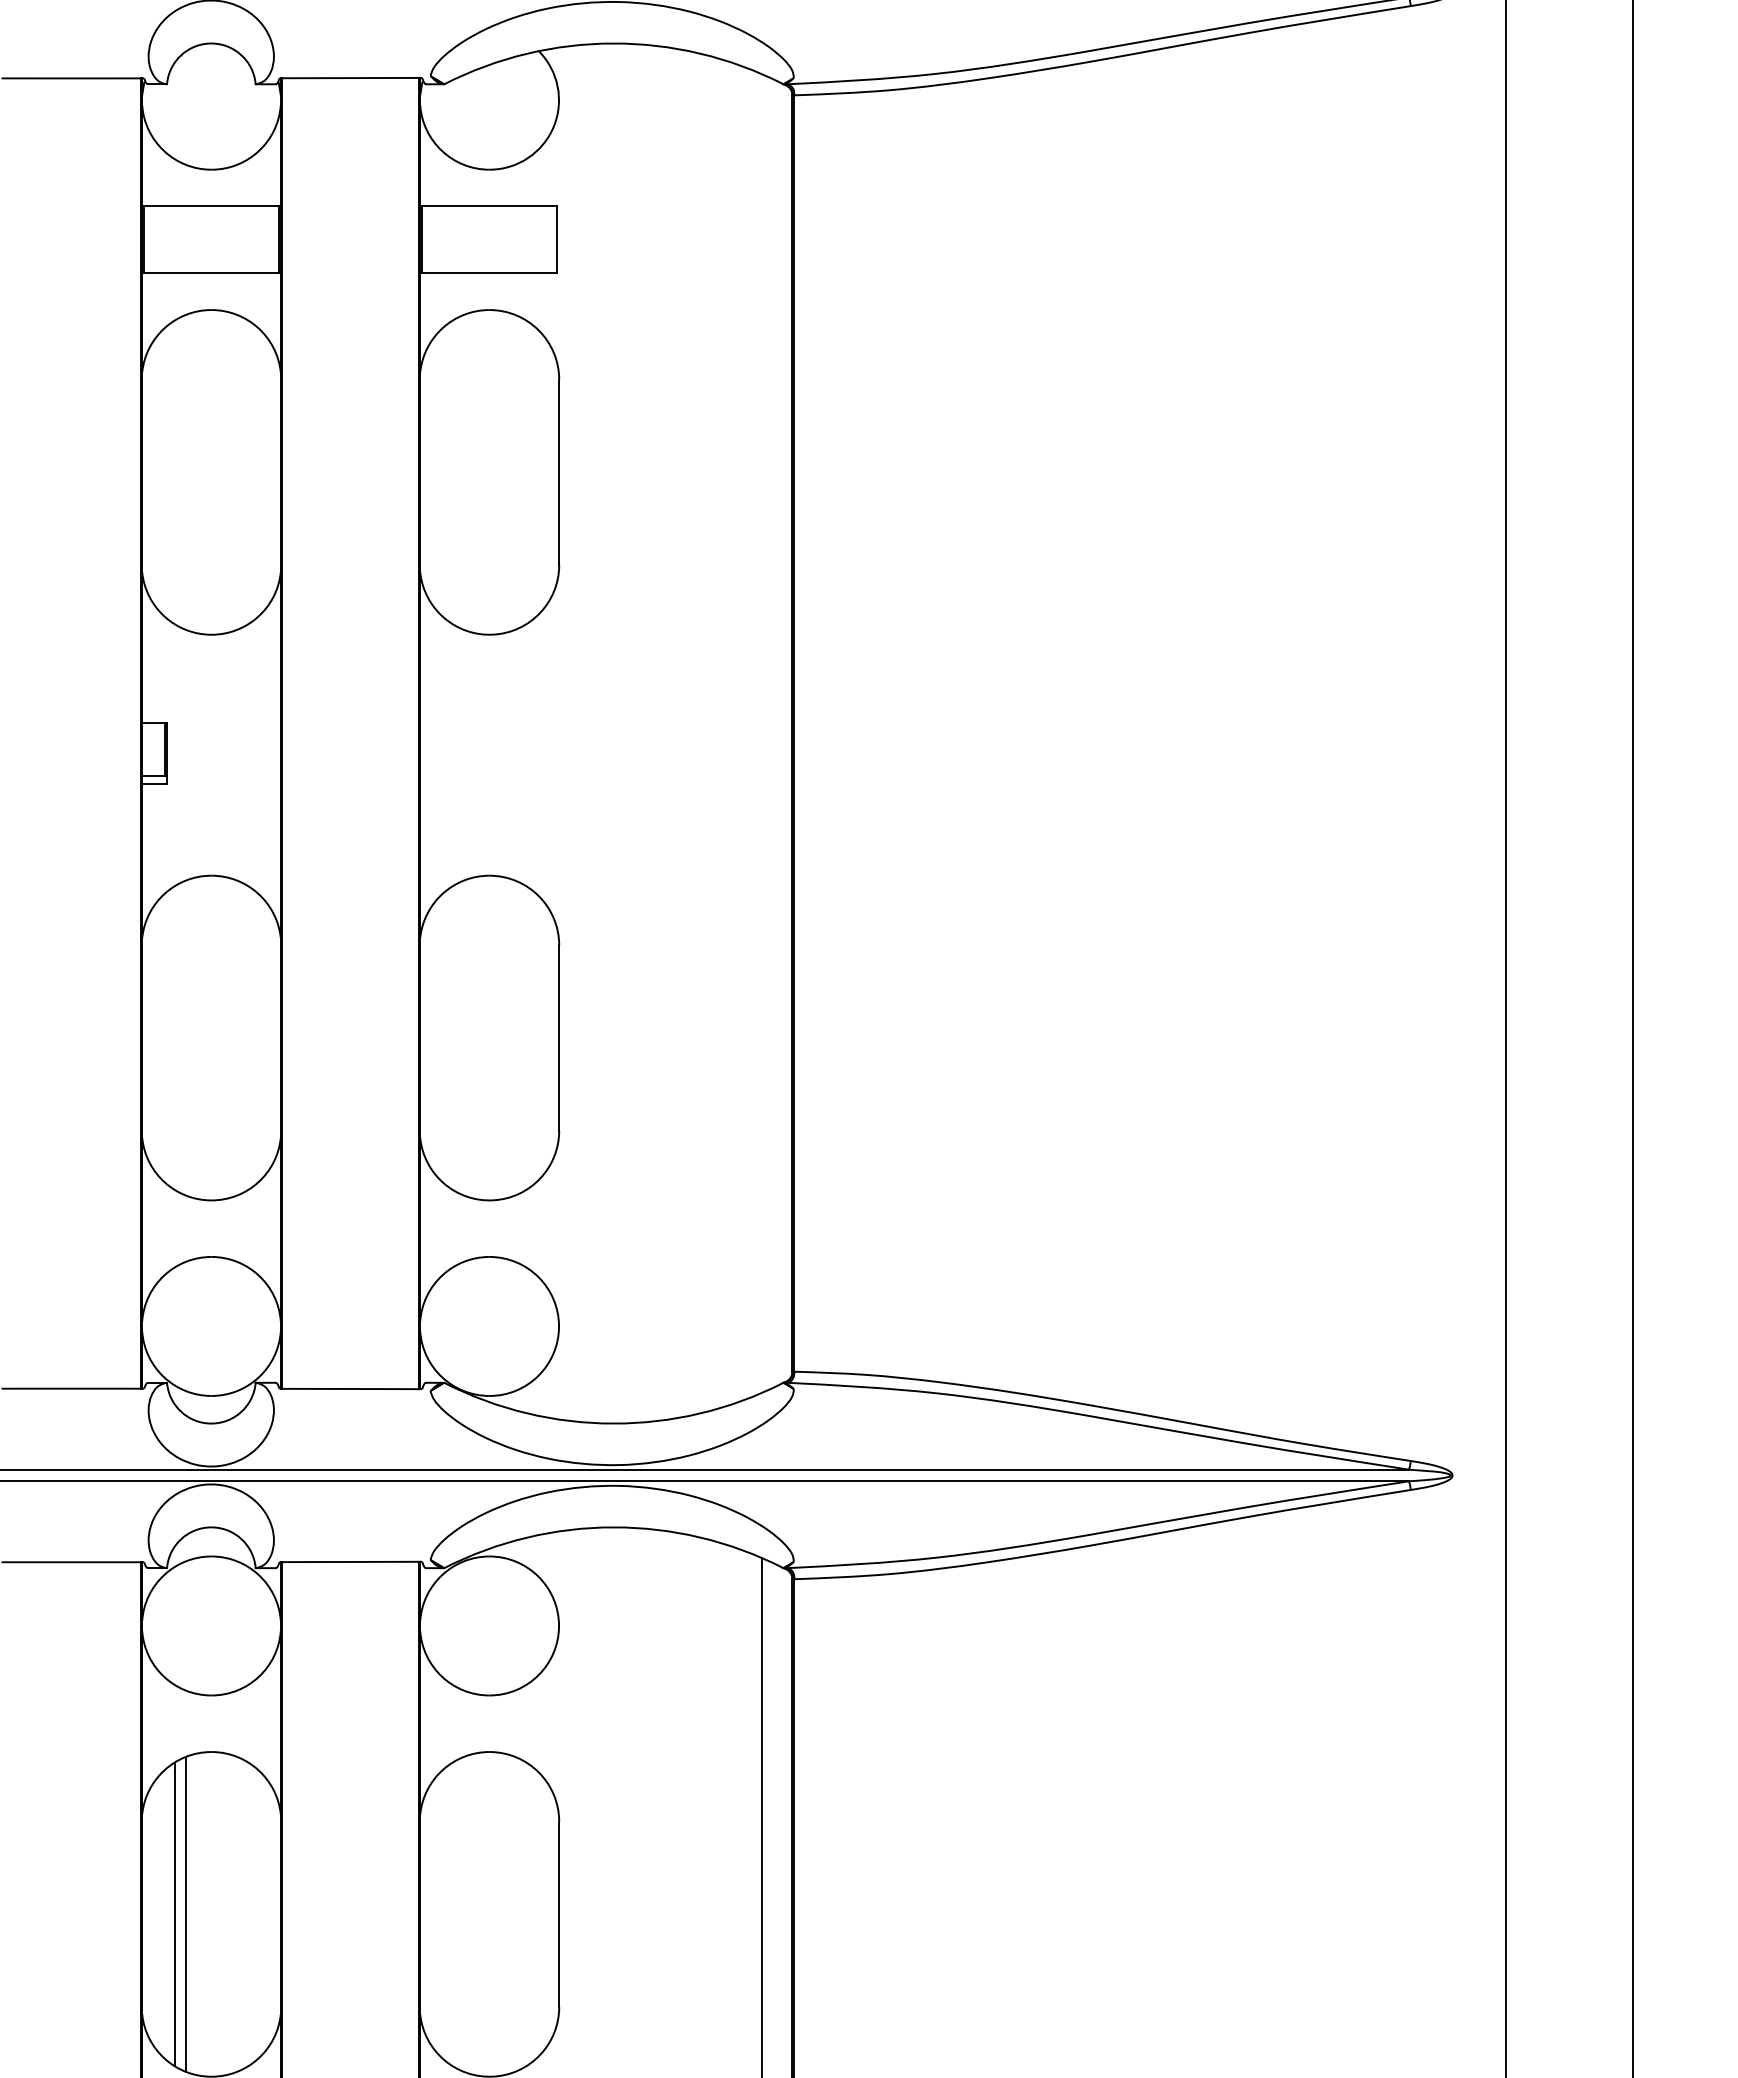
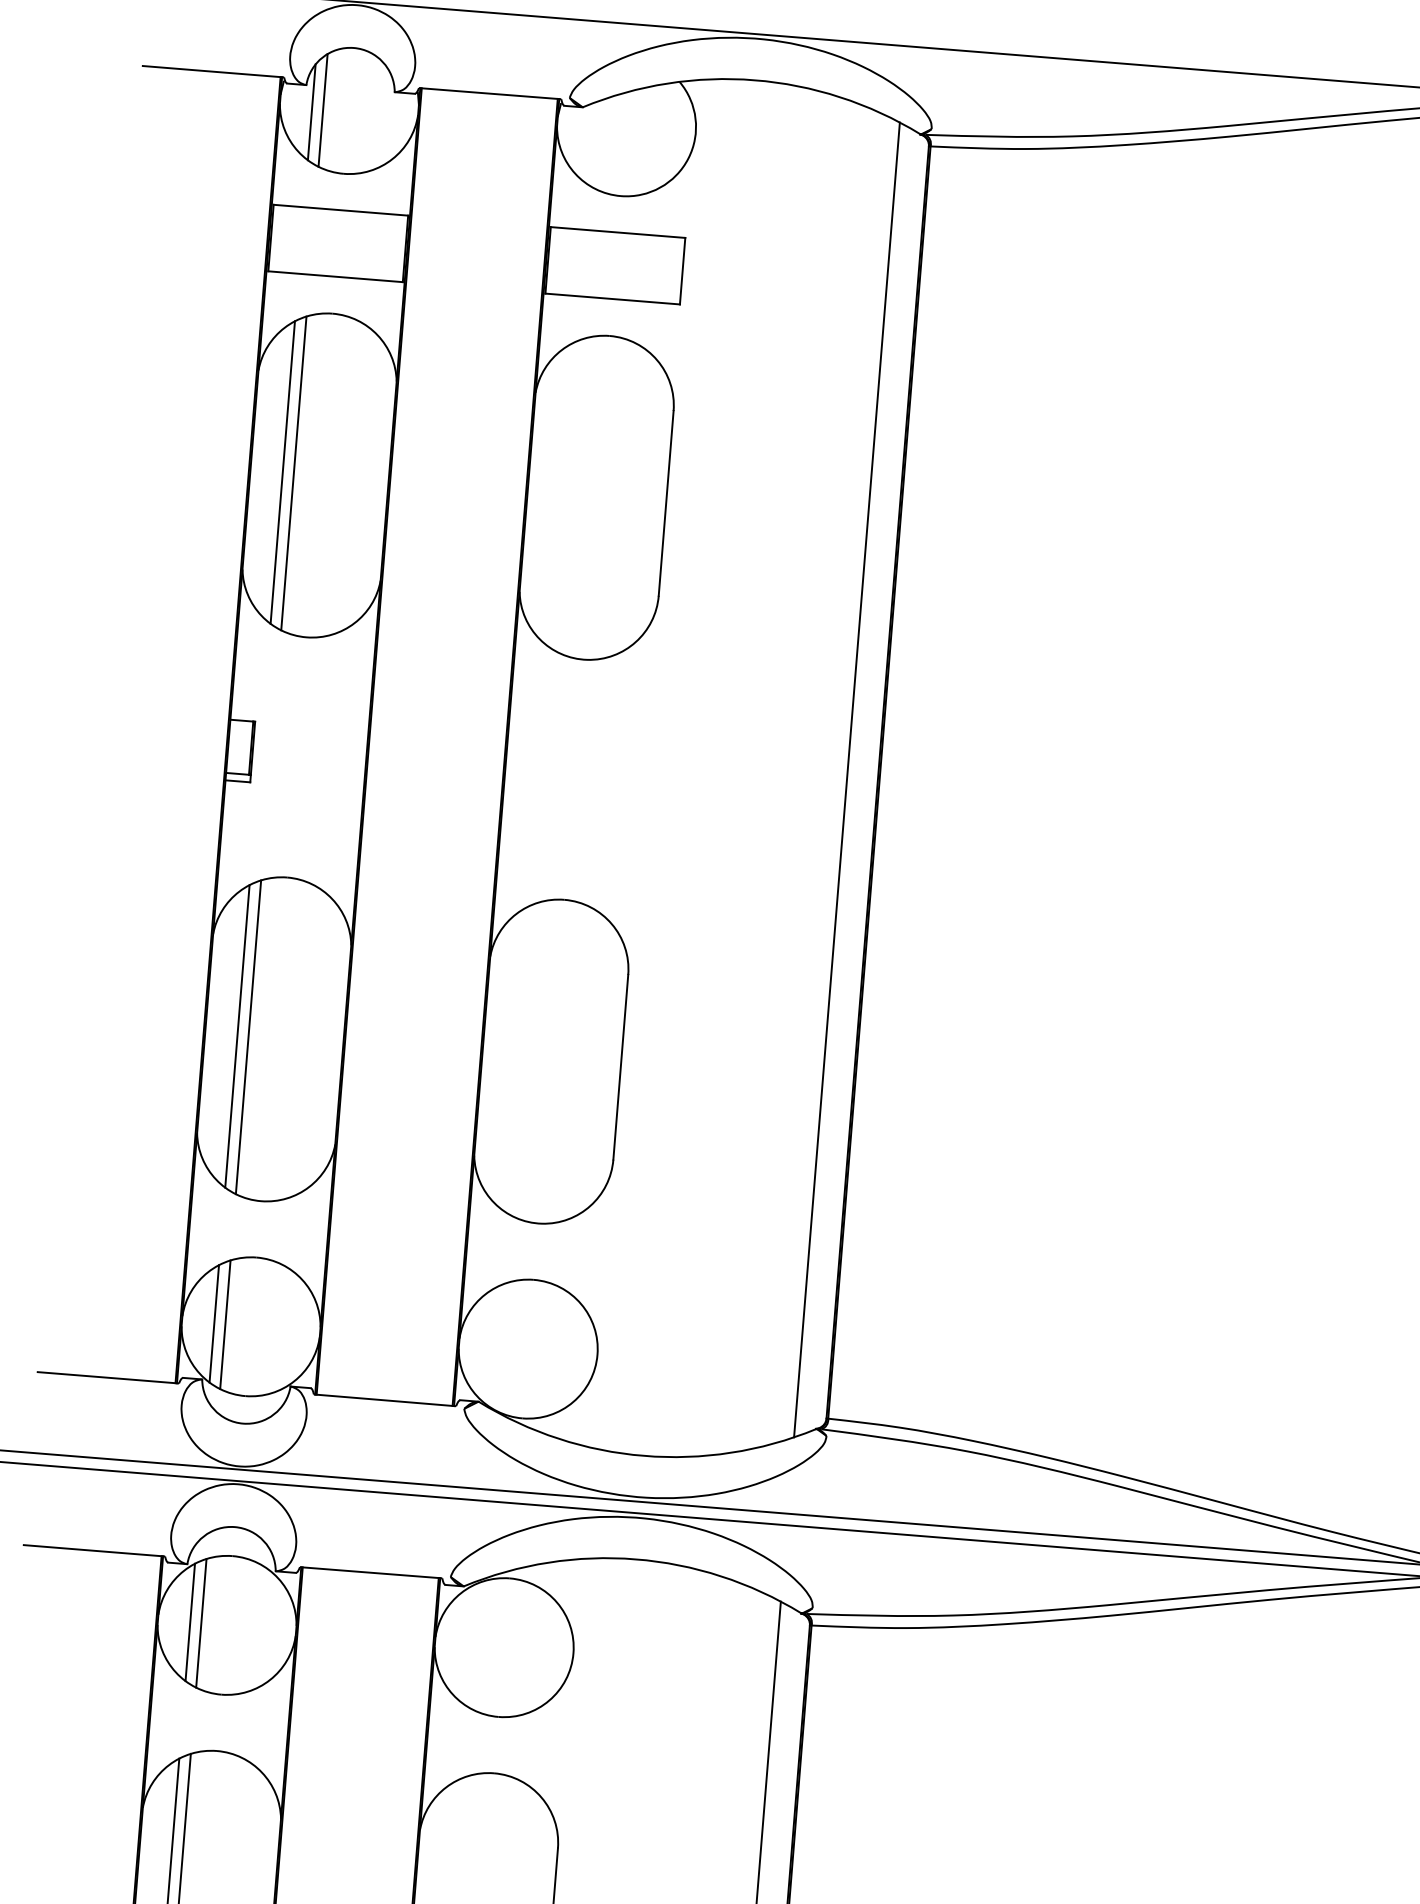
line: (185, 107) -> (322, 109), added
line: (174, 110) -> (311, 111), added
line: (185, 471) -> (293, 472), added
line: (174, 472) -> (282, 472), added
line: (761, 733) -> (846, 779), added
line: (174, 1037) -> (237, 1035), added
line: (185, 1037) -> (248, 1036), added
line: (174, 1326) -> (214, 1323), added
line: (185, 1326) -> (225, 1324), added
line: (174, 1625) -> (190, 1621), added
line: (185, 1625) -> (201, 1622), added

